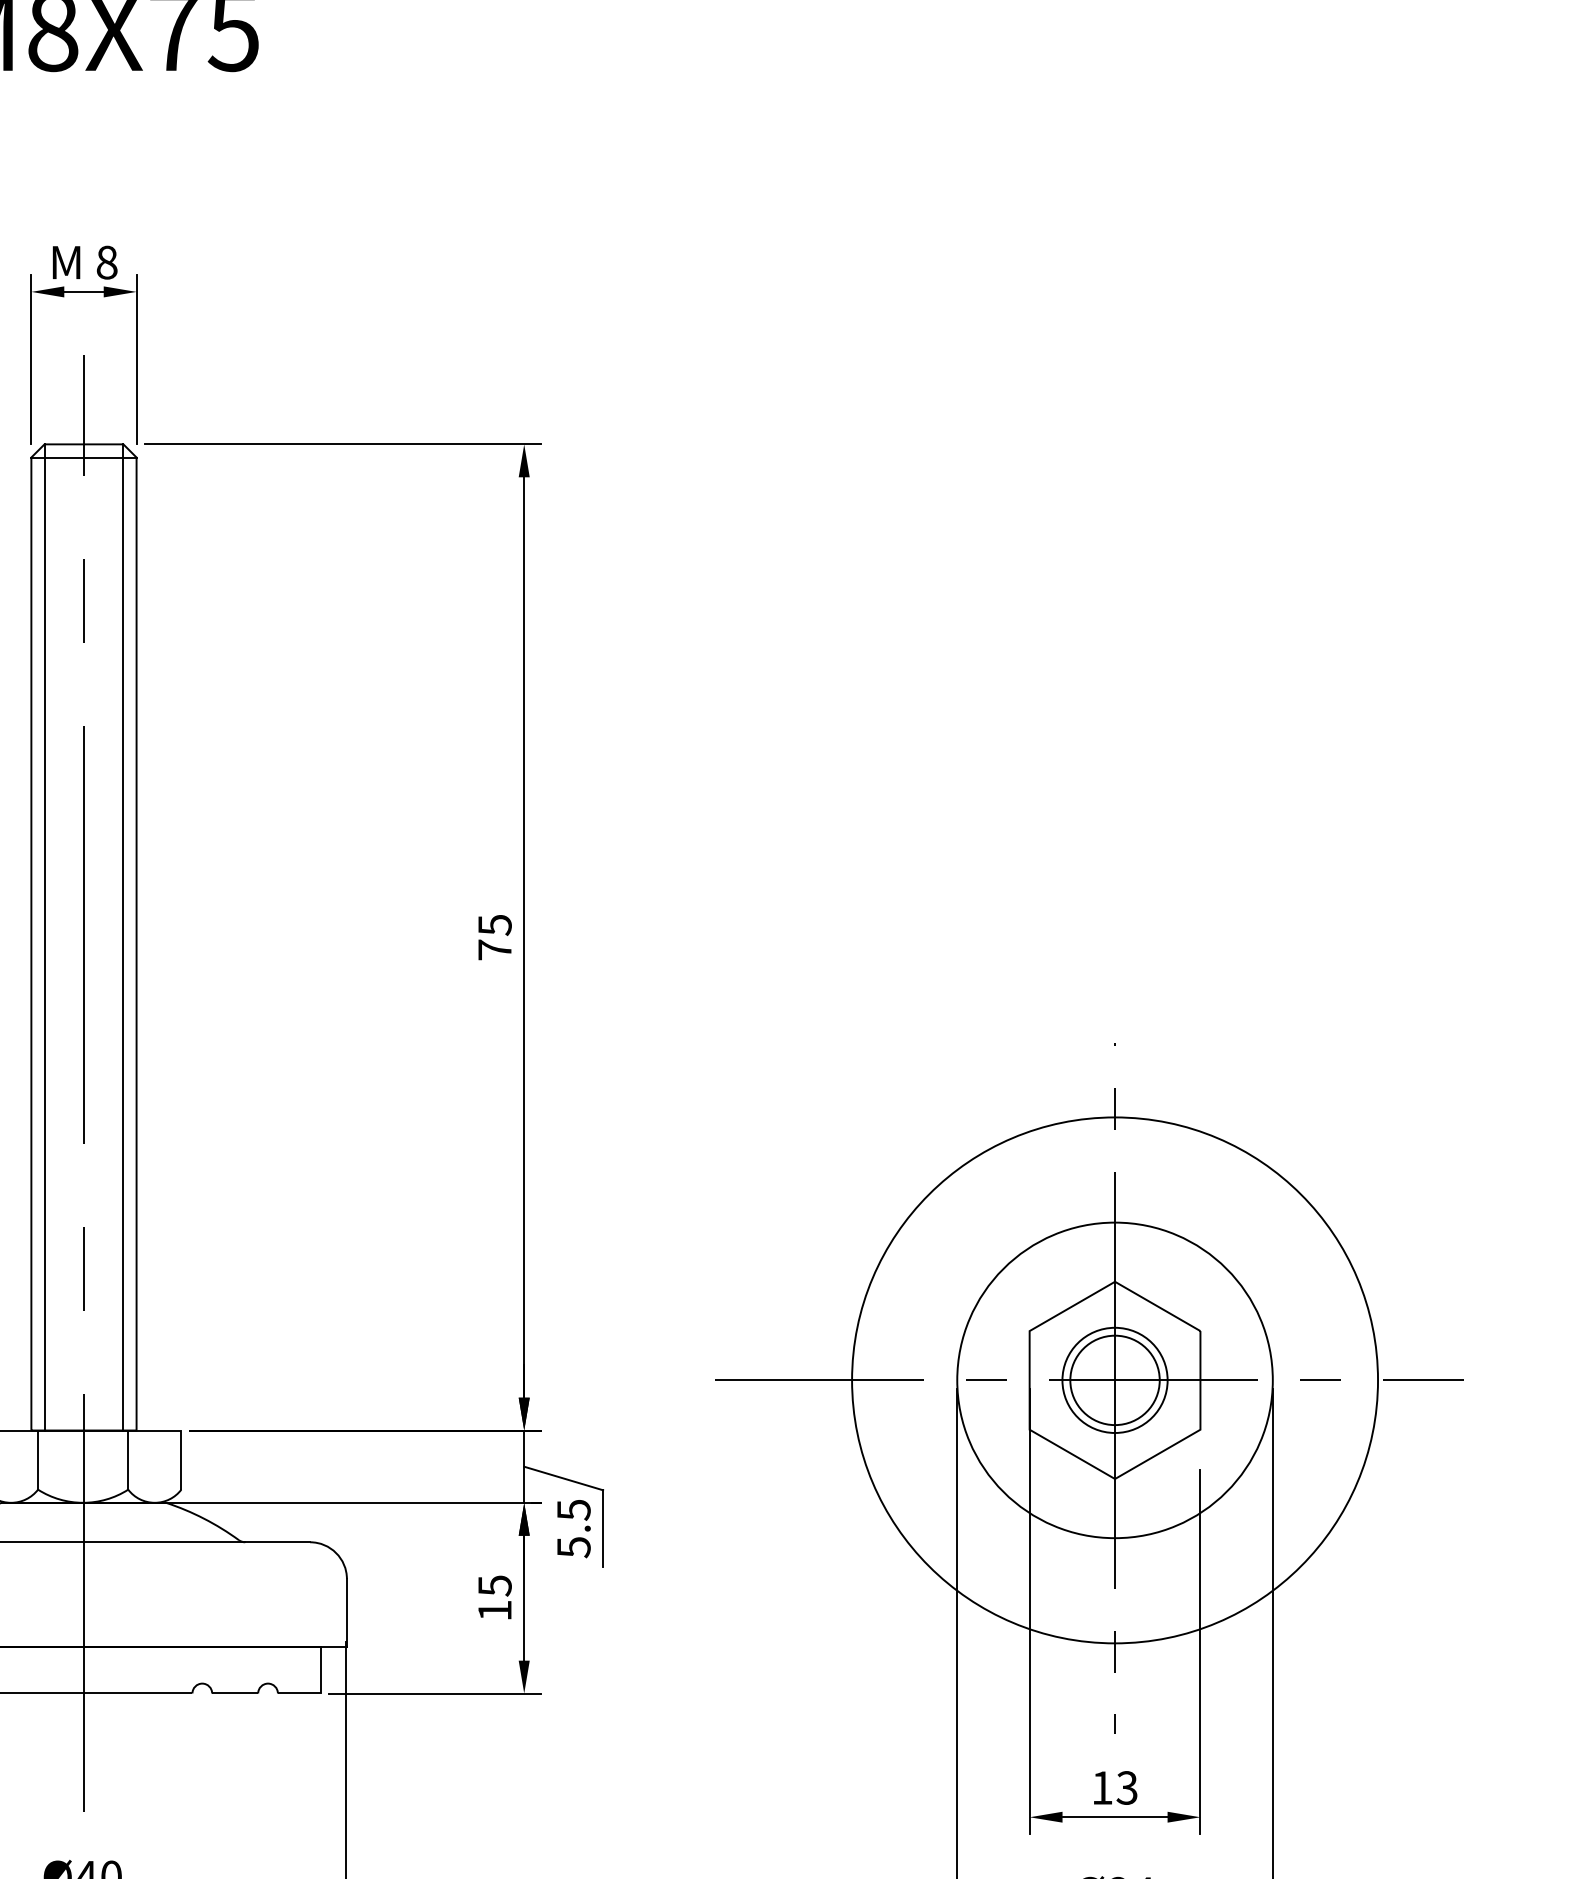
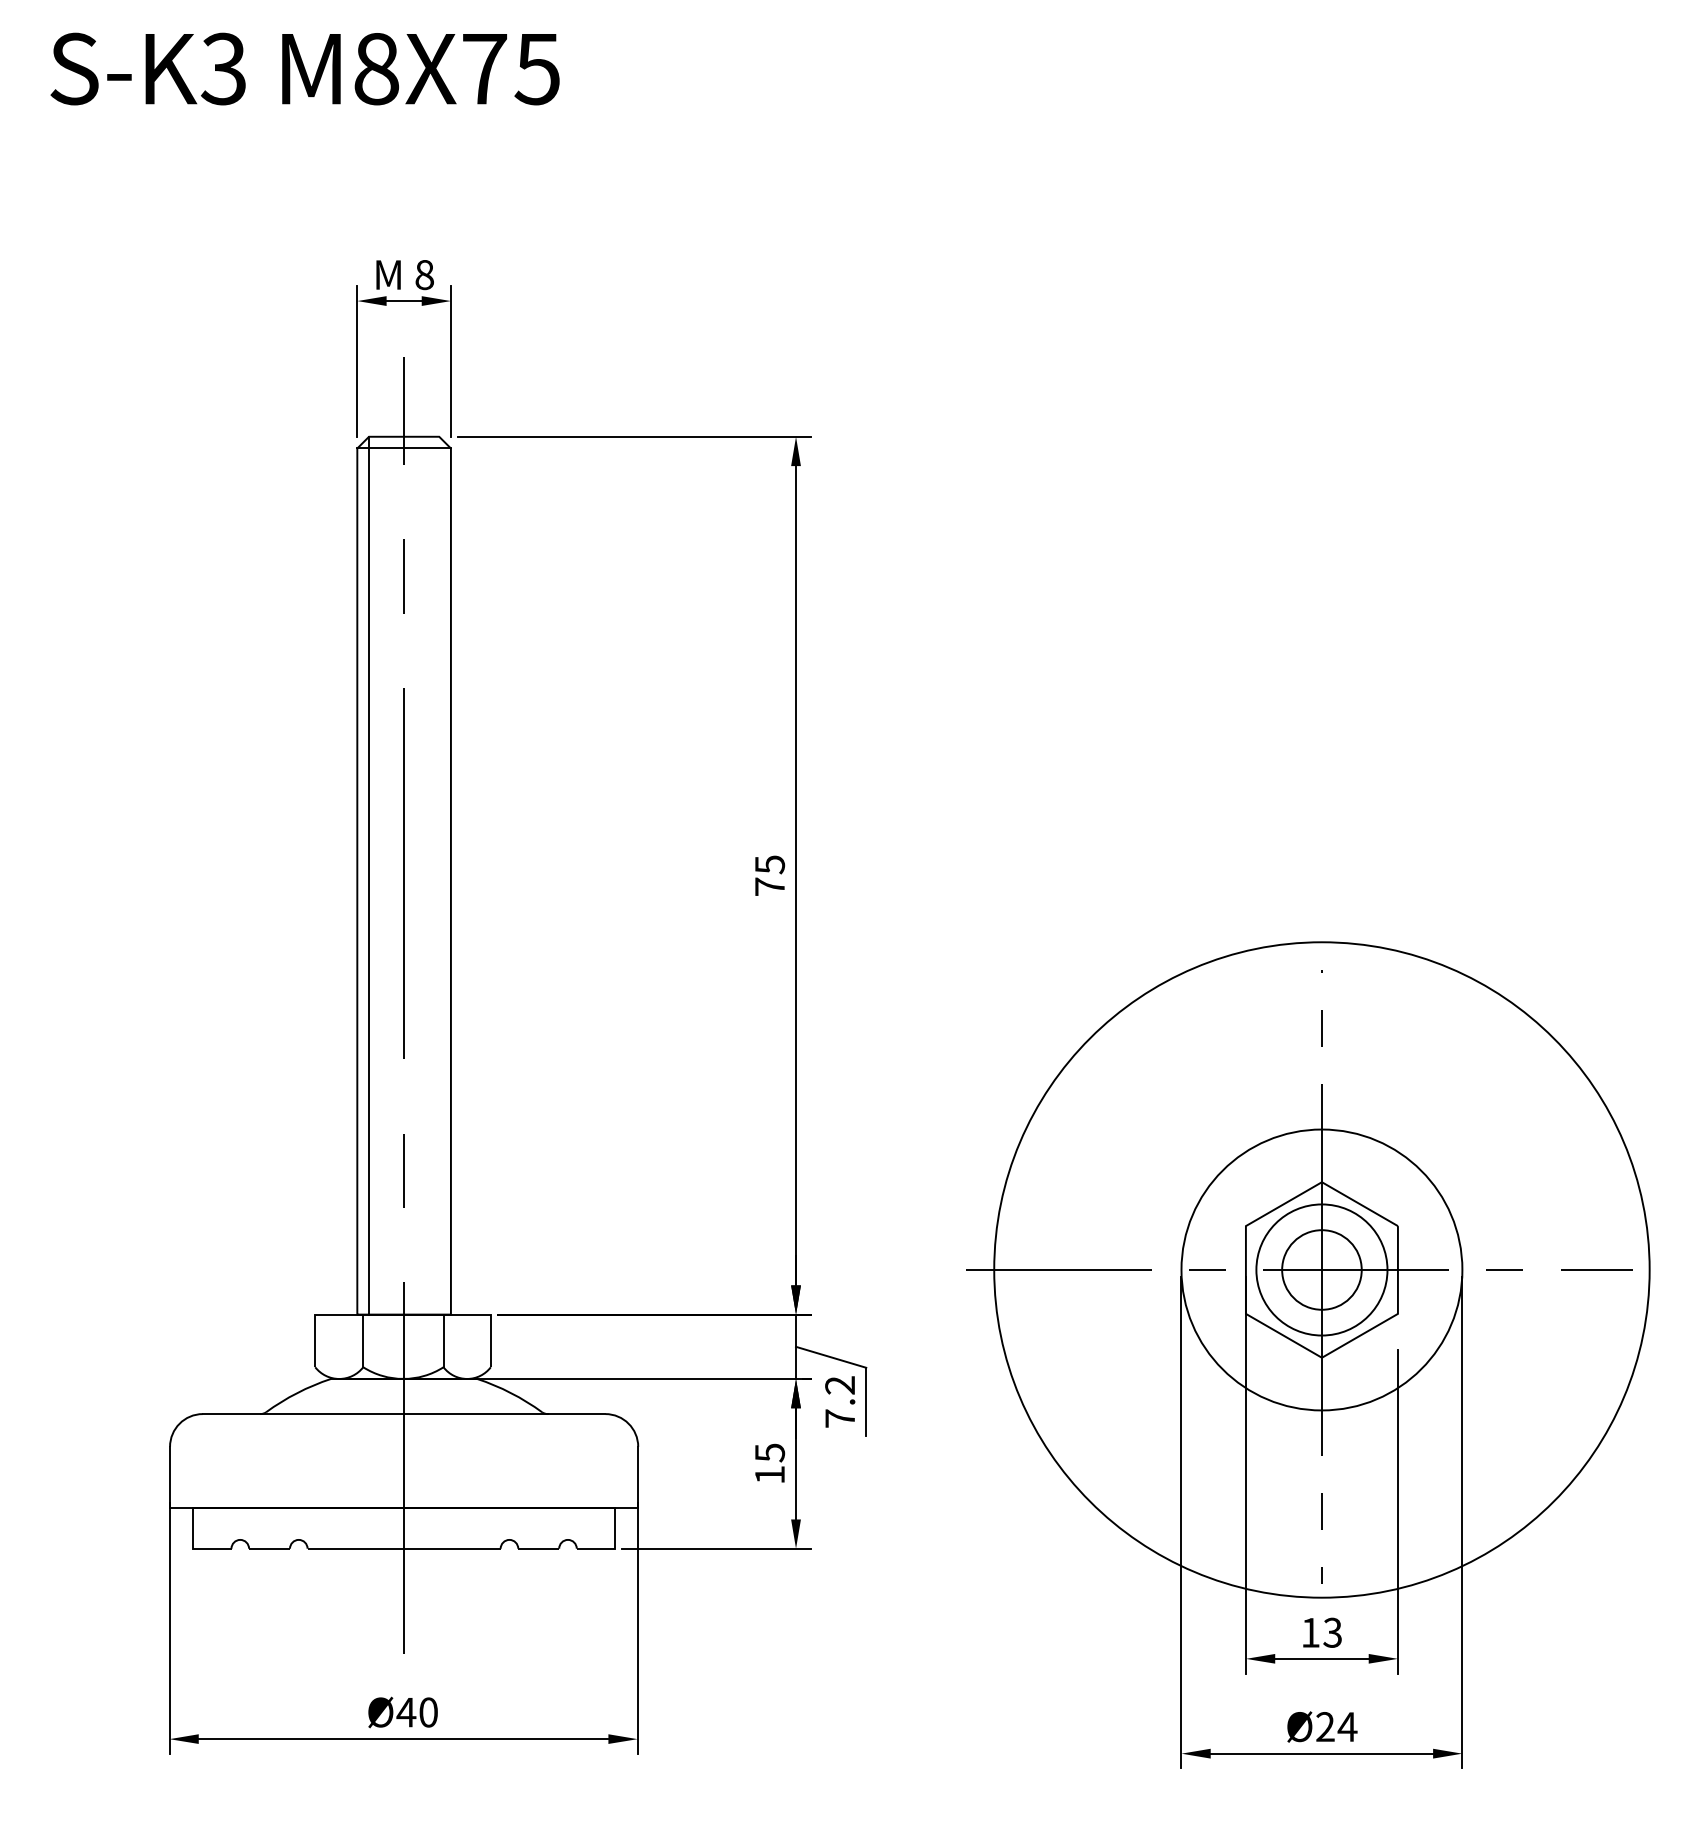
line: (123, 937) -> (439, 875), removed
circle: (1114, 1379) -> (1321, 1269), size x1.4
circle: (1114, 1379) -> (1321, 1269), size x1.4
text: (574, 1529) -> (840, 1402), 5.5 -> 7.2

